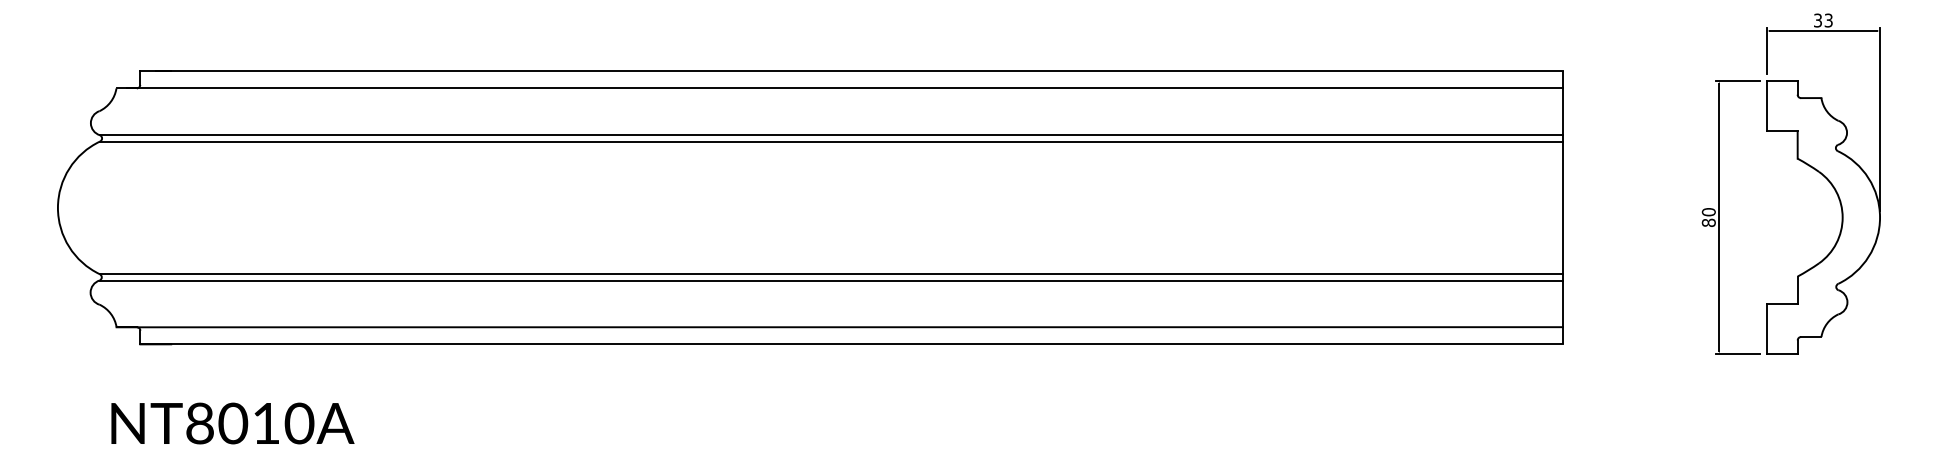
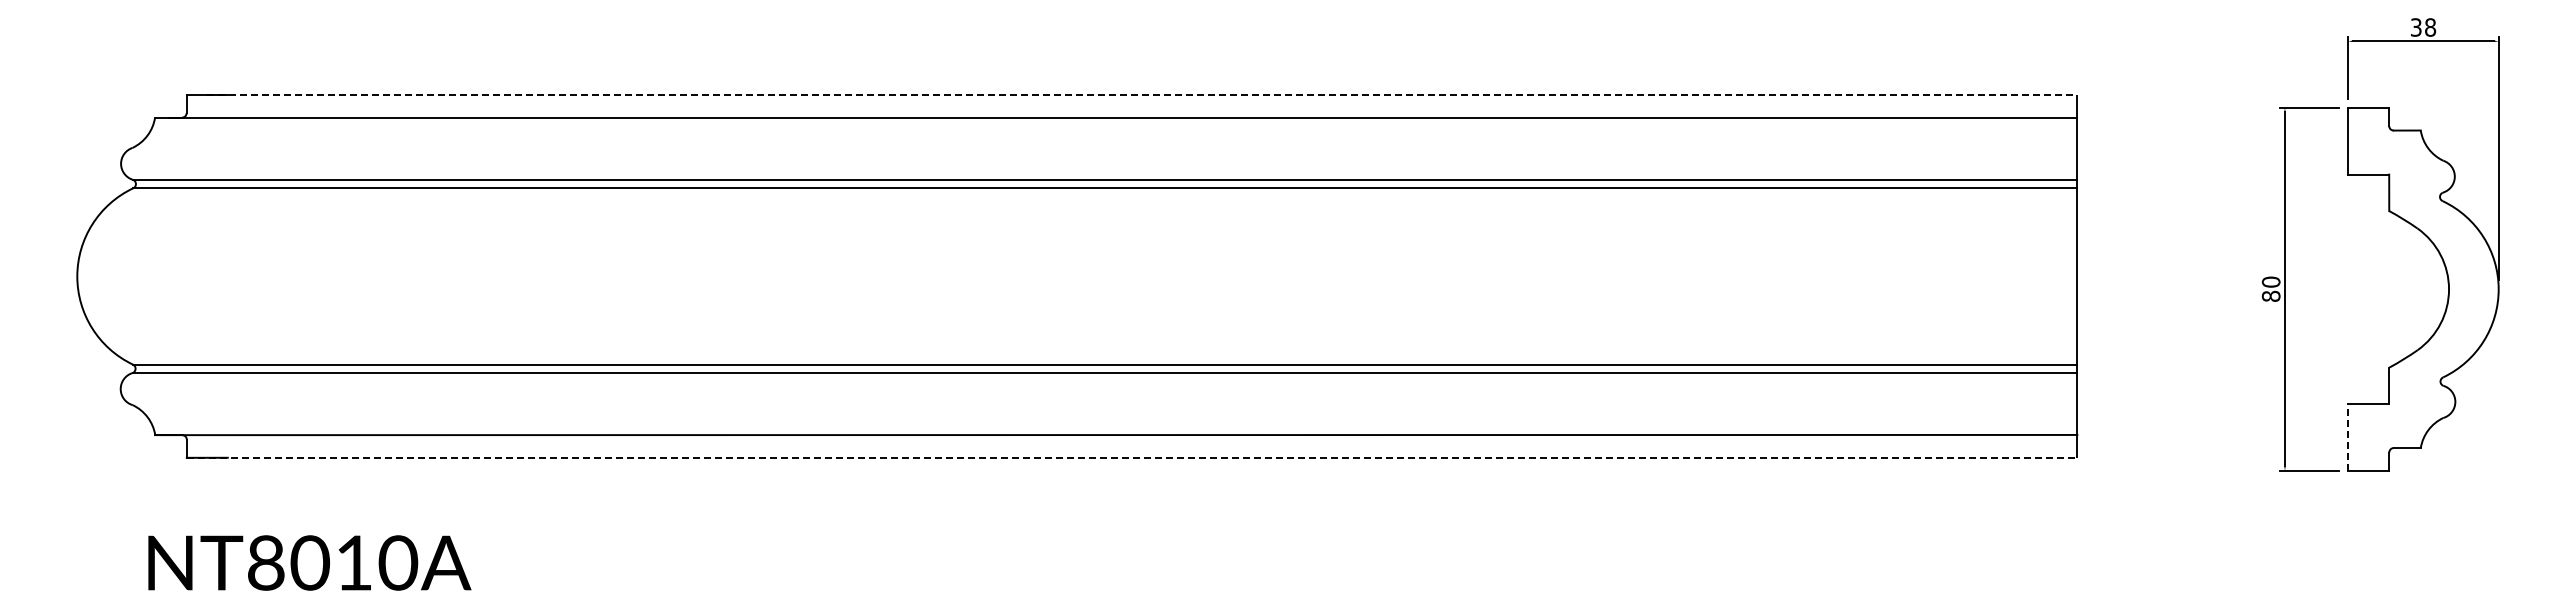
text: (1828, 20) -> (2430, 27), 33 -> 38
line: (859, 70) -> (1142, 94), solid -> dashed
line: (1767, 328) -> (2348, 436), solid -> dashed
line: (851, 344) -> (1132, 457), solid -> dashed

